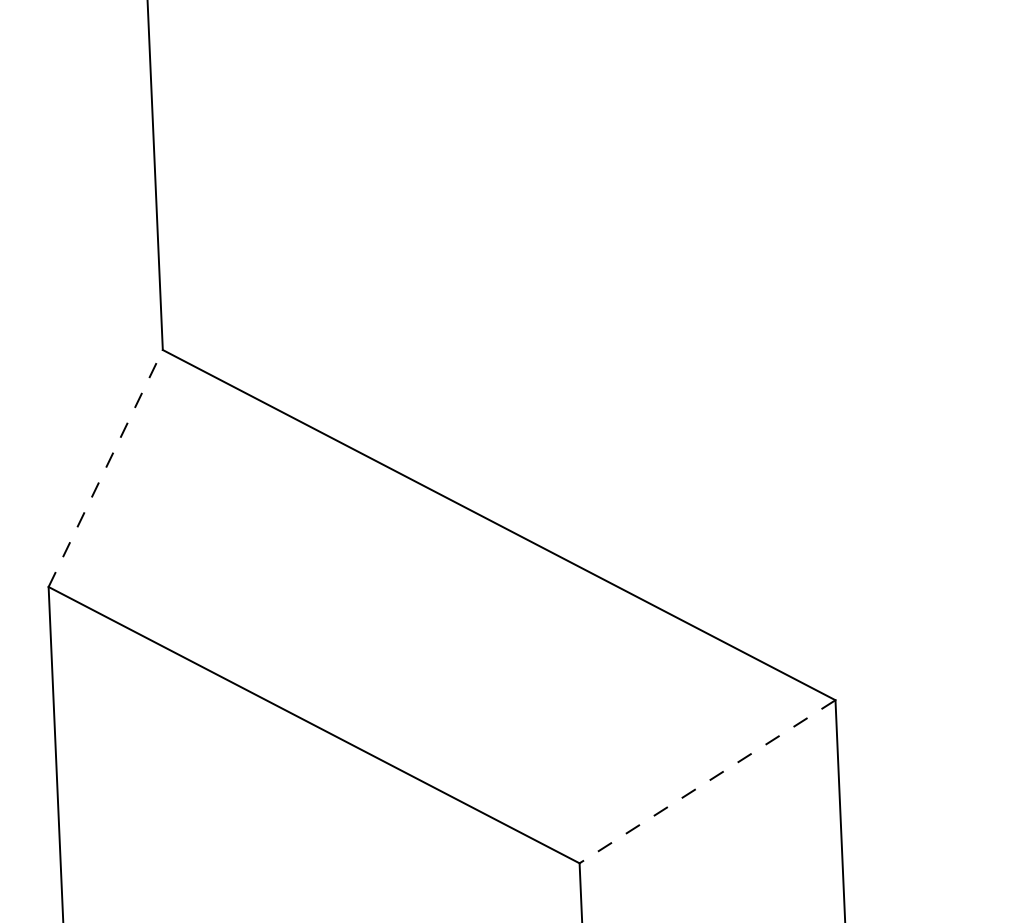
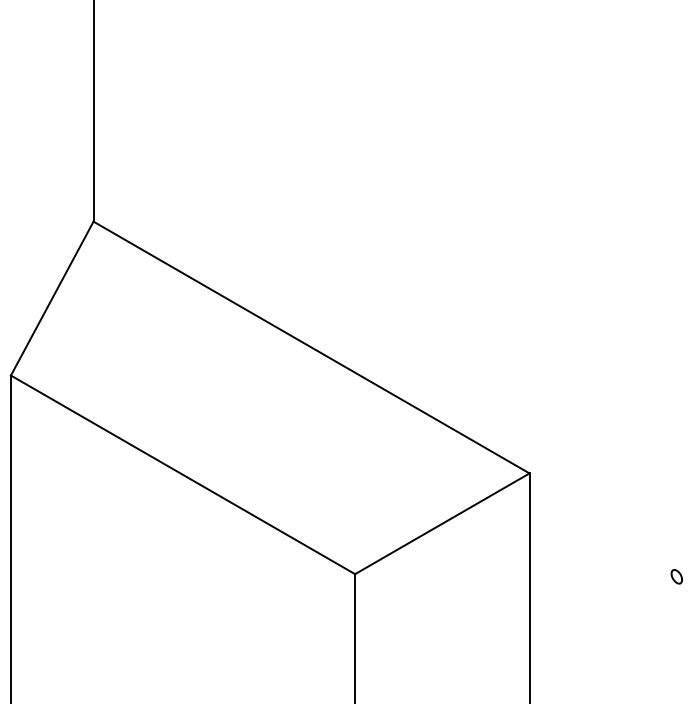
line: (106, 468) -> (52, 298), dashed -> solid
line: (707, 781) -> (442, 523), dashed -> solid

